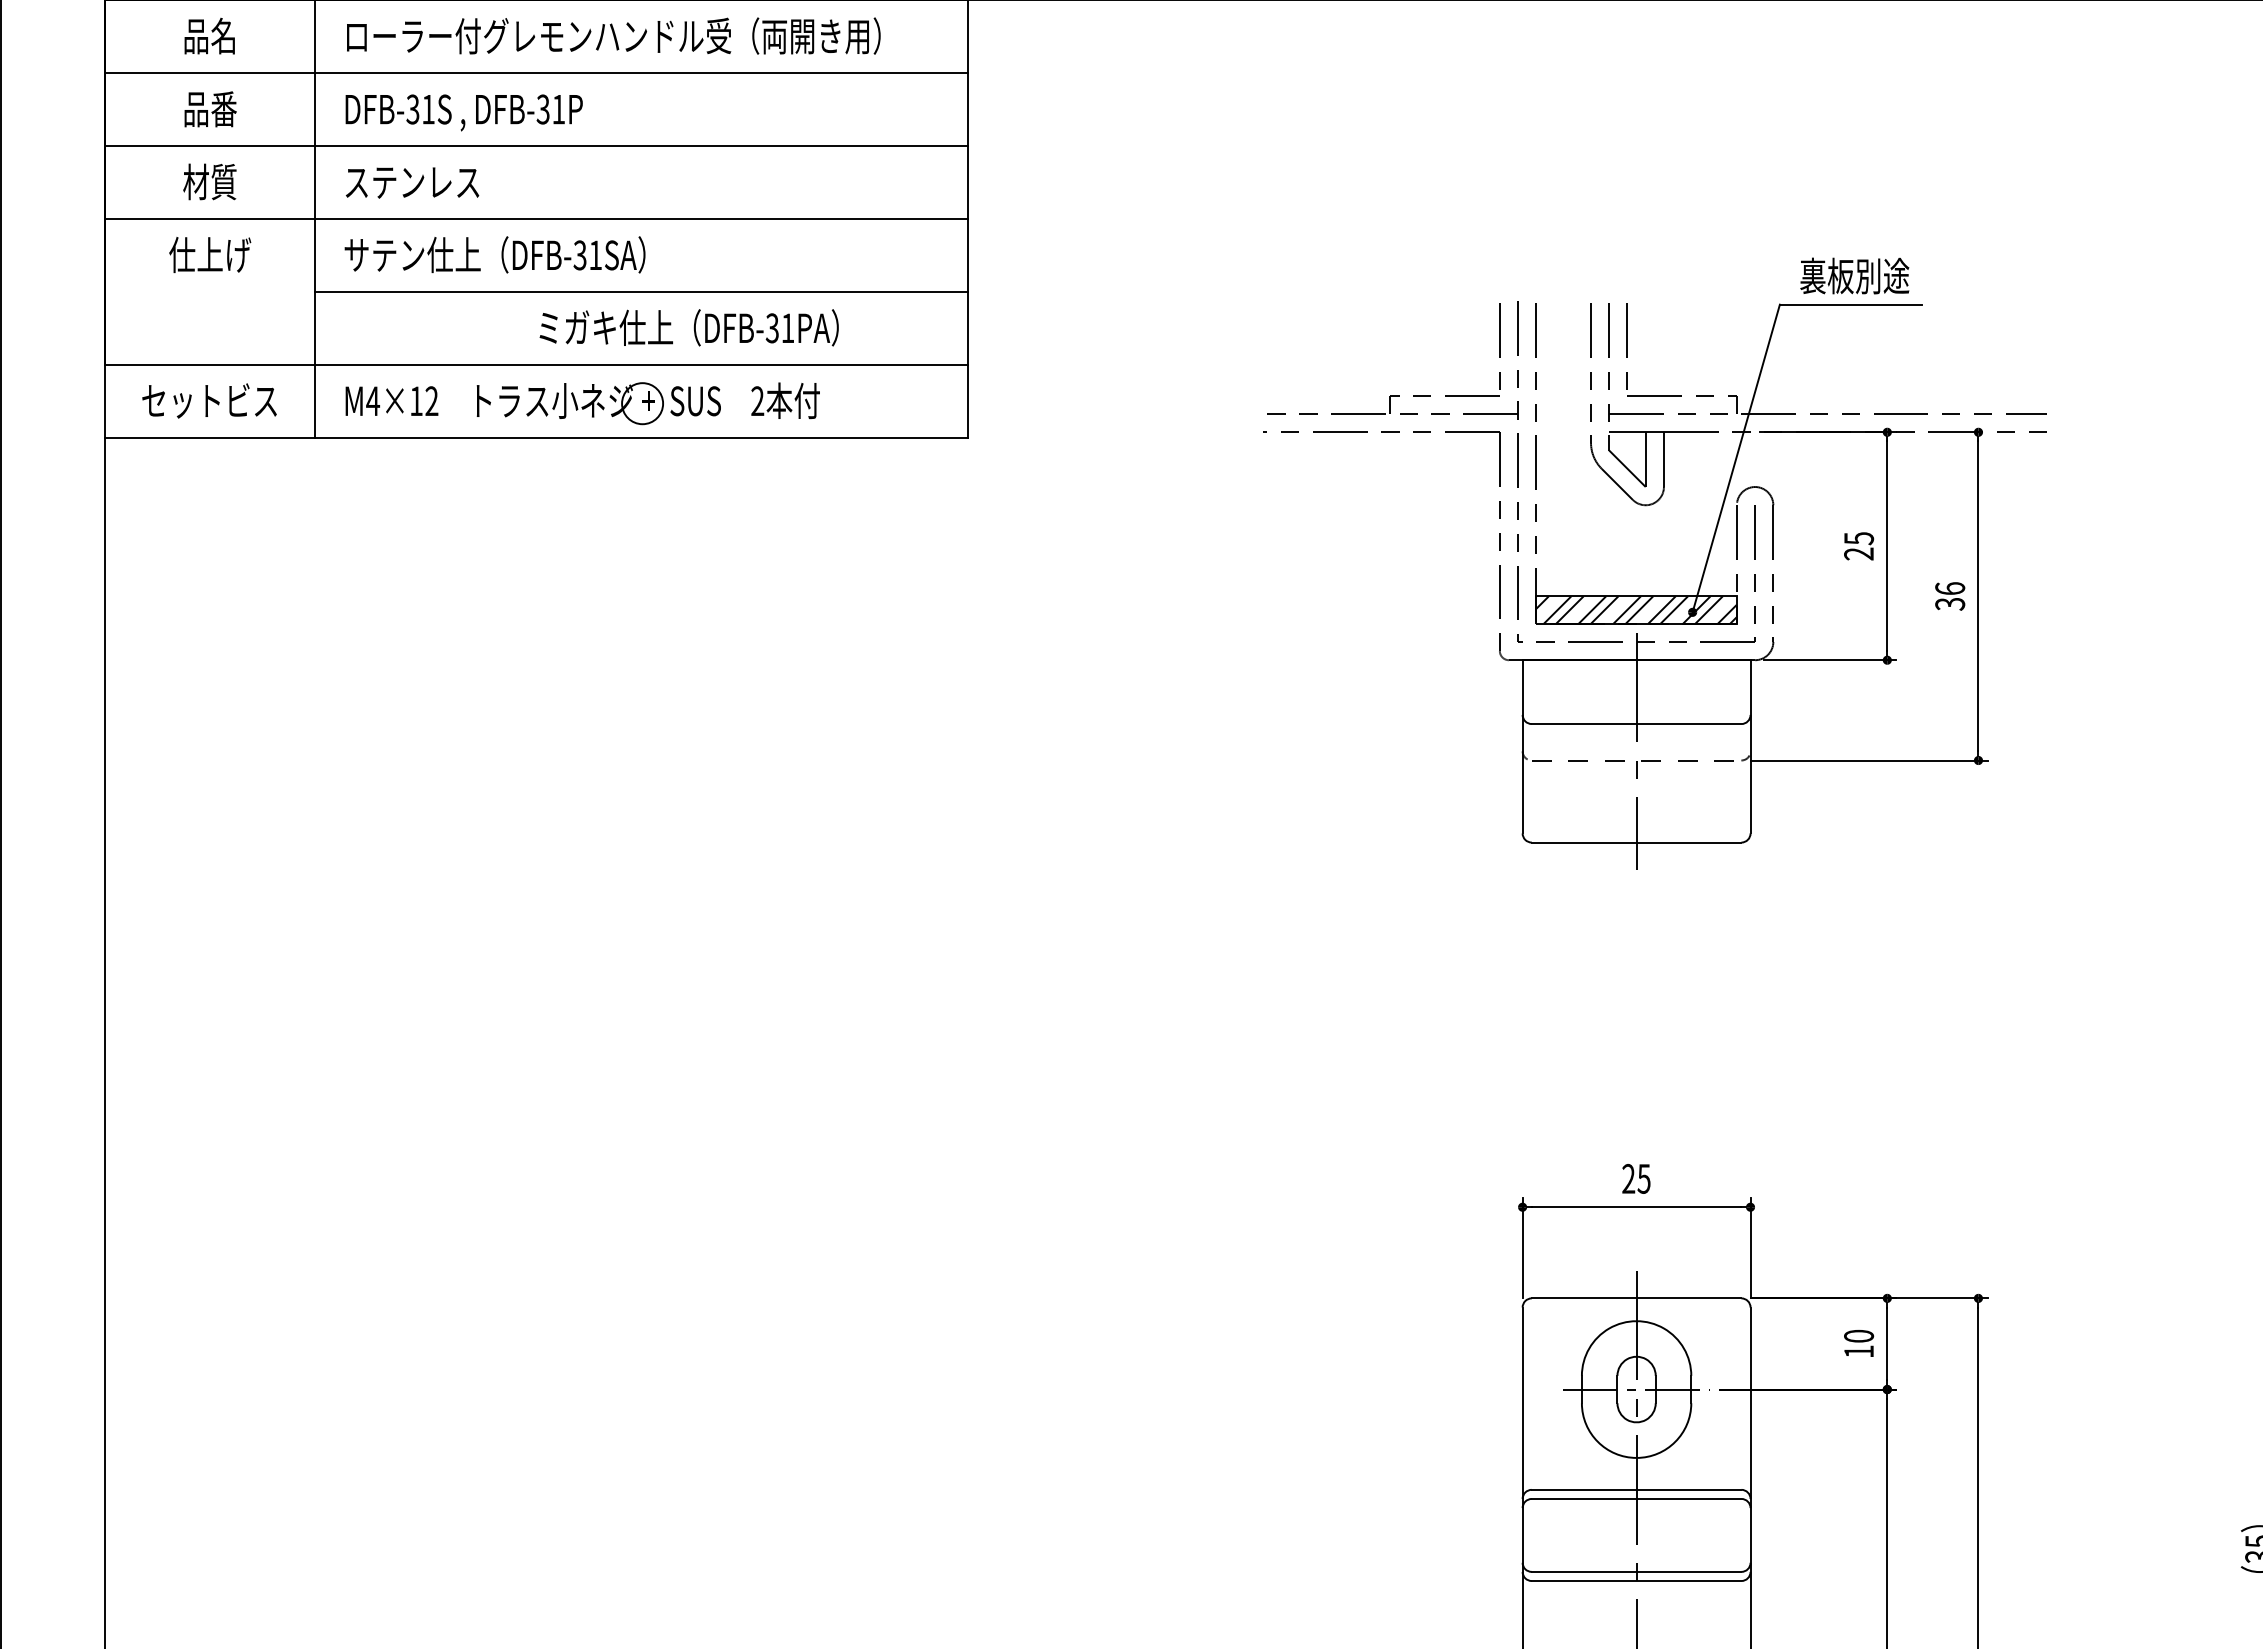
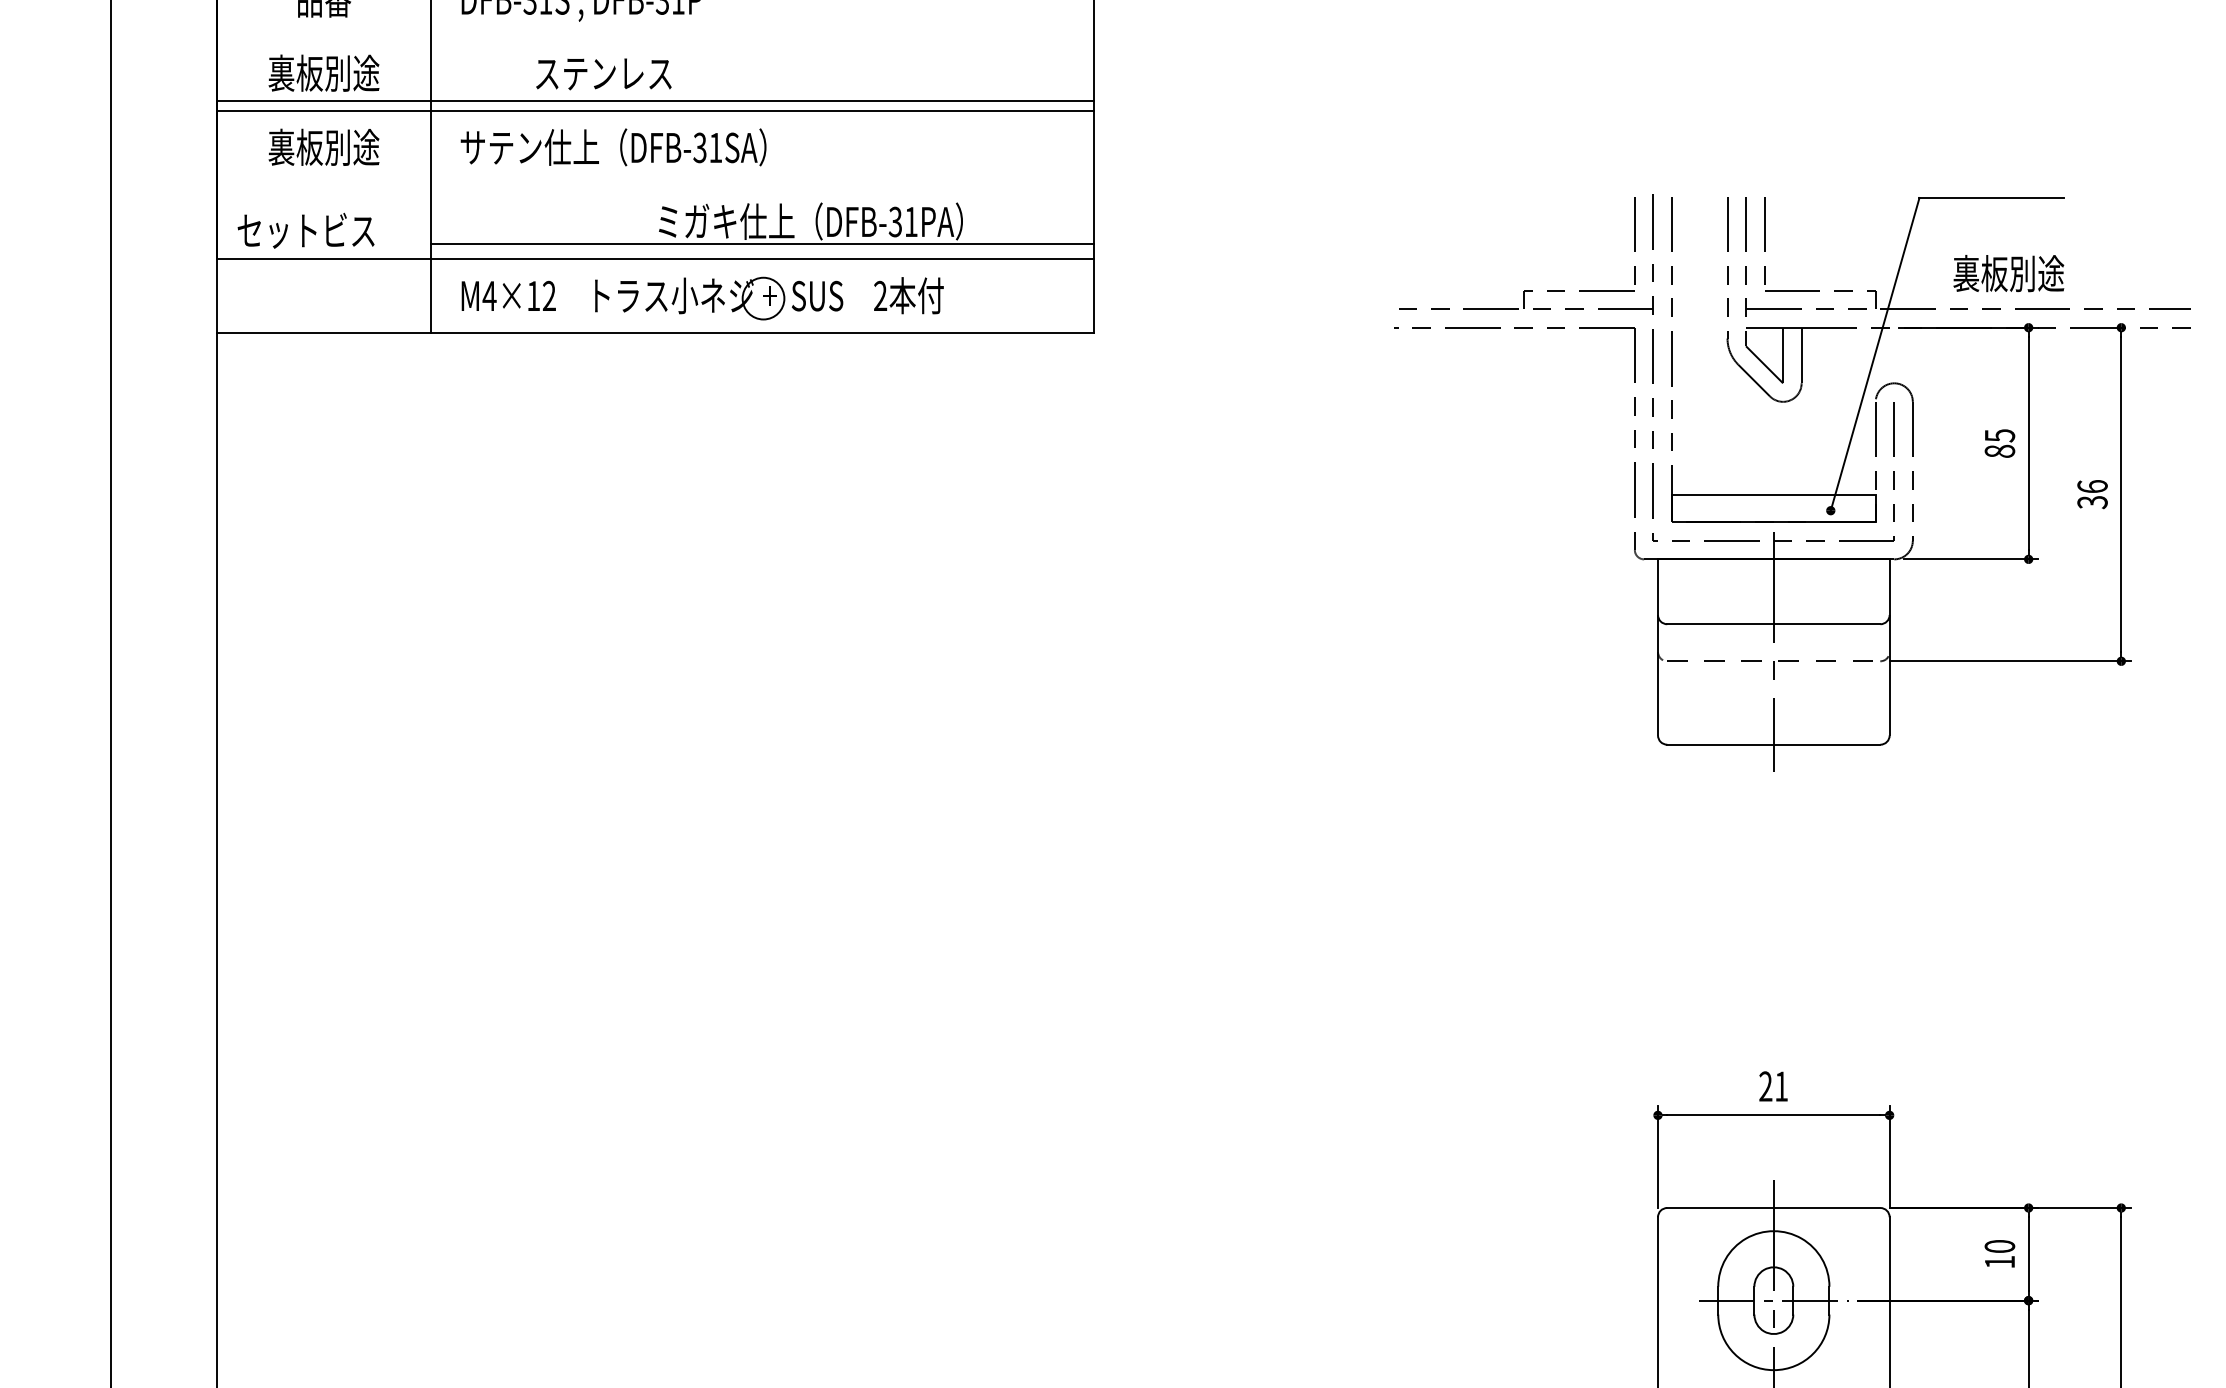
line: (536, 146) -> (655, 101), moved
text: (209, 181) -> (323, 72), 材質 -> 裏板別途
text: (412, 182) -> (603, 73), moved
text: (209, 254) -> (323, 146), 仕上げ -> 裏板別途
text: (1854, 275) -> (2008, 273), moved
line: (641, 291) -> (762, 243), moved
text: (209, 400) -> (306, 230), moved
text: (1859, 553) -> (2000, 450), 25 -> 85
hatch: (1636, 609) -> (1773, 507), removed
text: (1643, 1178) -> (1780, 1086), 25 -> 21

